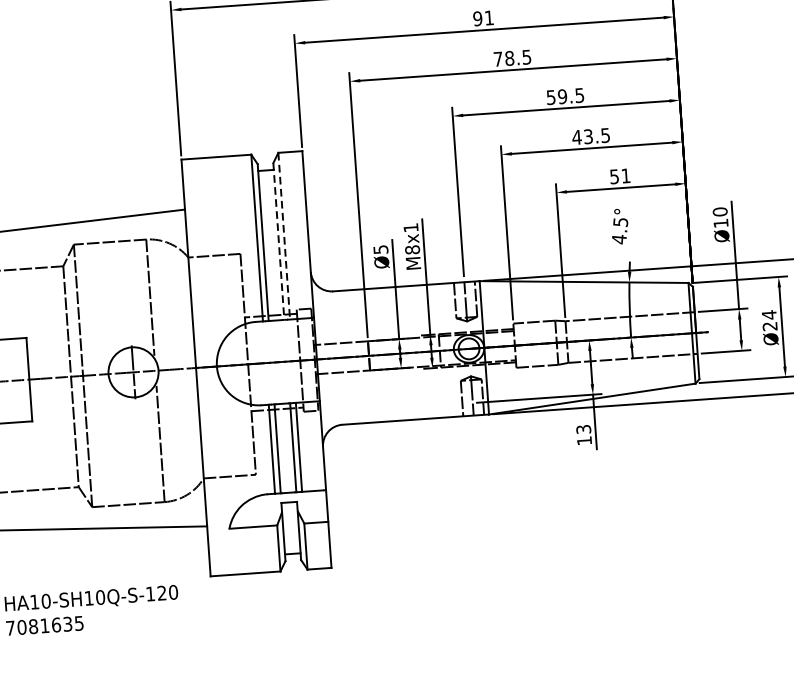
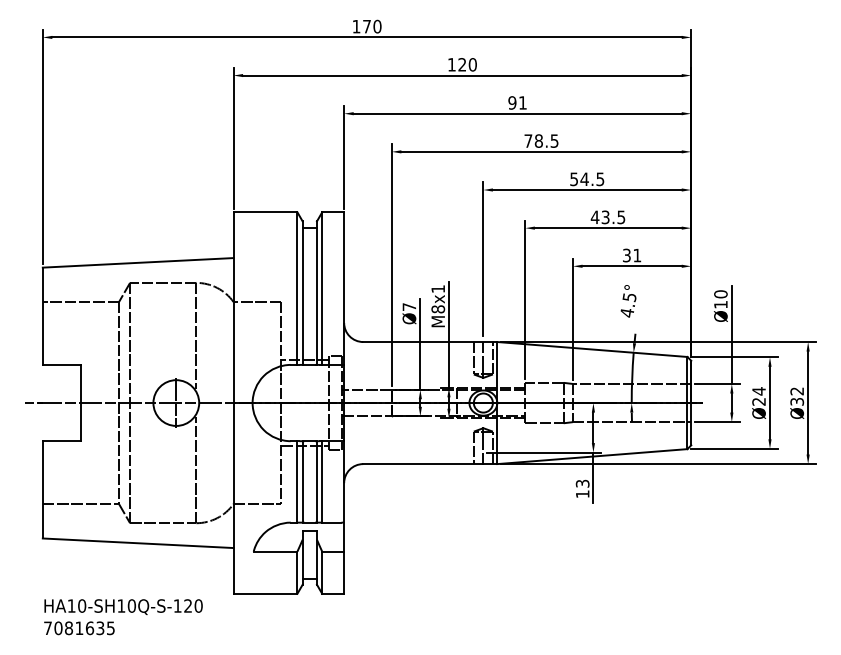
text: (562, 96) -> (584, 179), 59.5 -> 54.5
text: (614, 175) -> (626, 254), 51 -> 31
line: (284, 237) -> (322, 289), dashed -> solid
line: (278, 241) -> (316, 293), dashed -> solid
text: (380, 249) -> (409, 306), Ø5 -> Ø7

